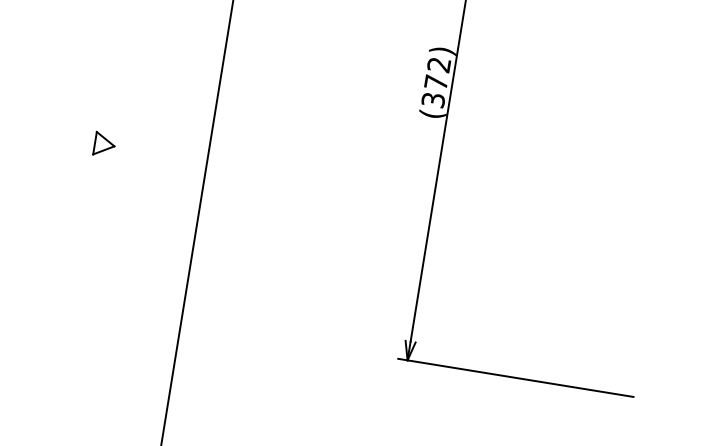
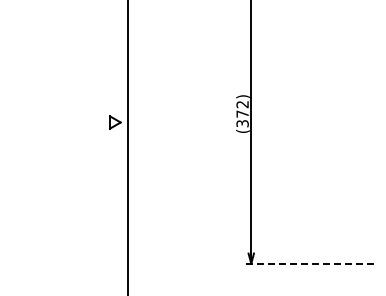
part: (104, 144) -> (115, 122), moved
line: (516, 377) -> (310, 263), solid -> dashed

